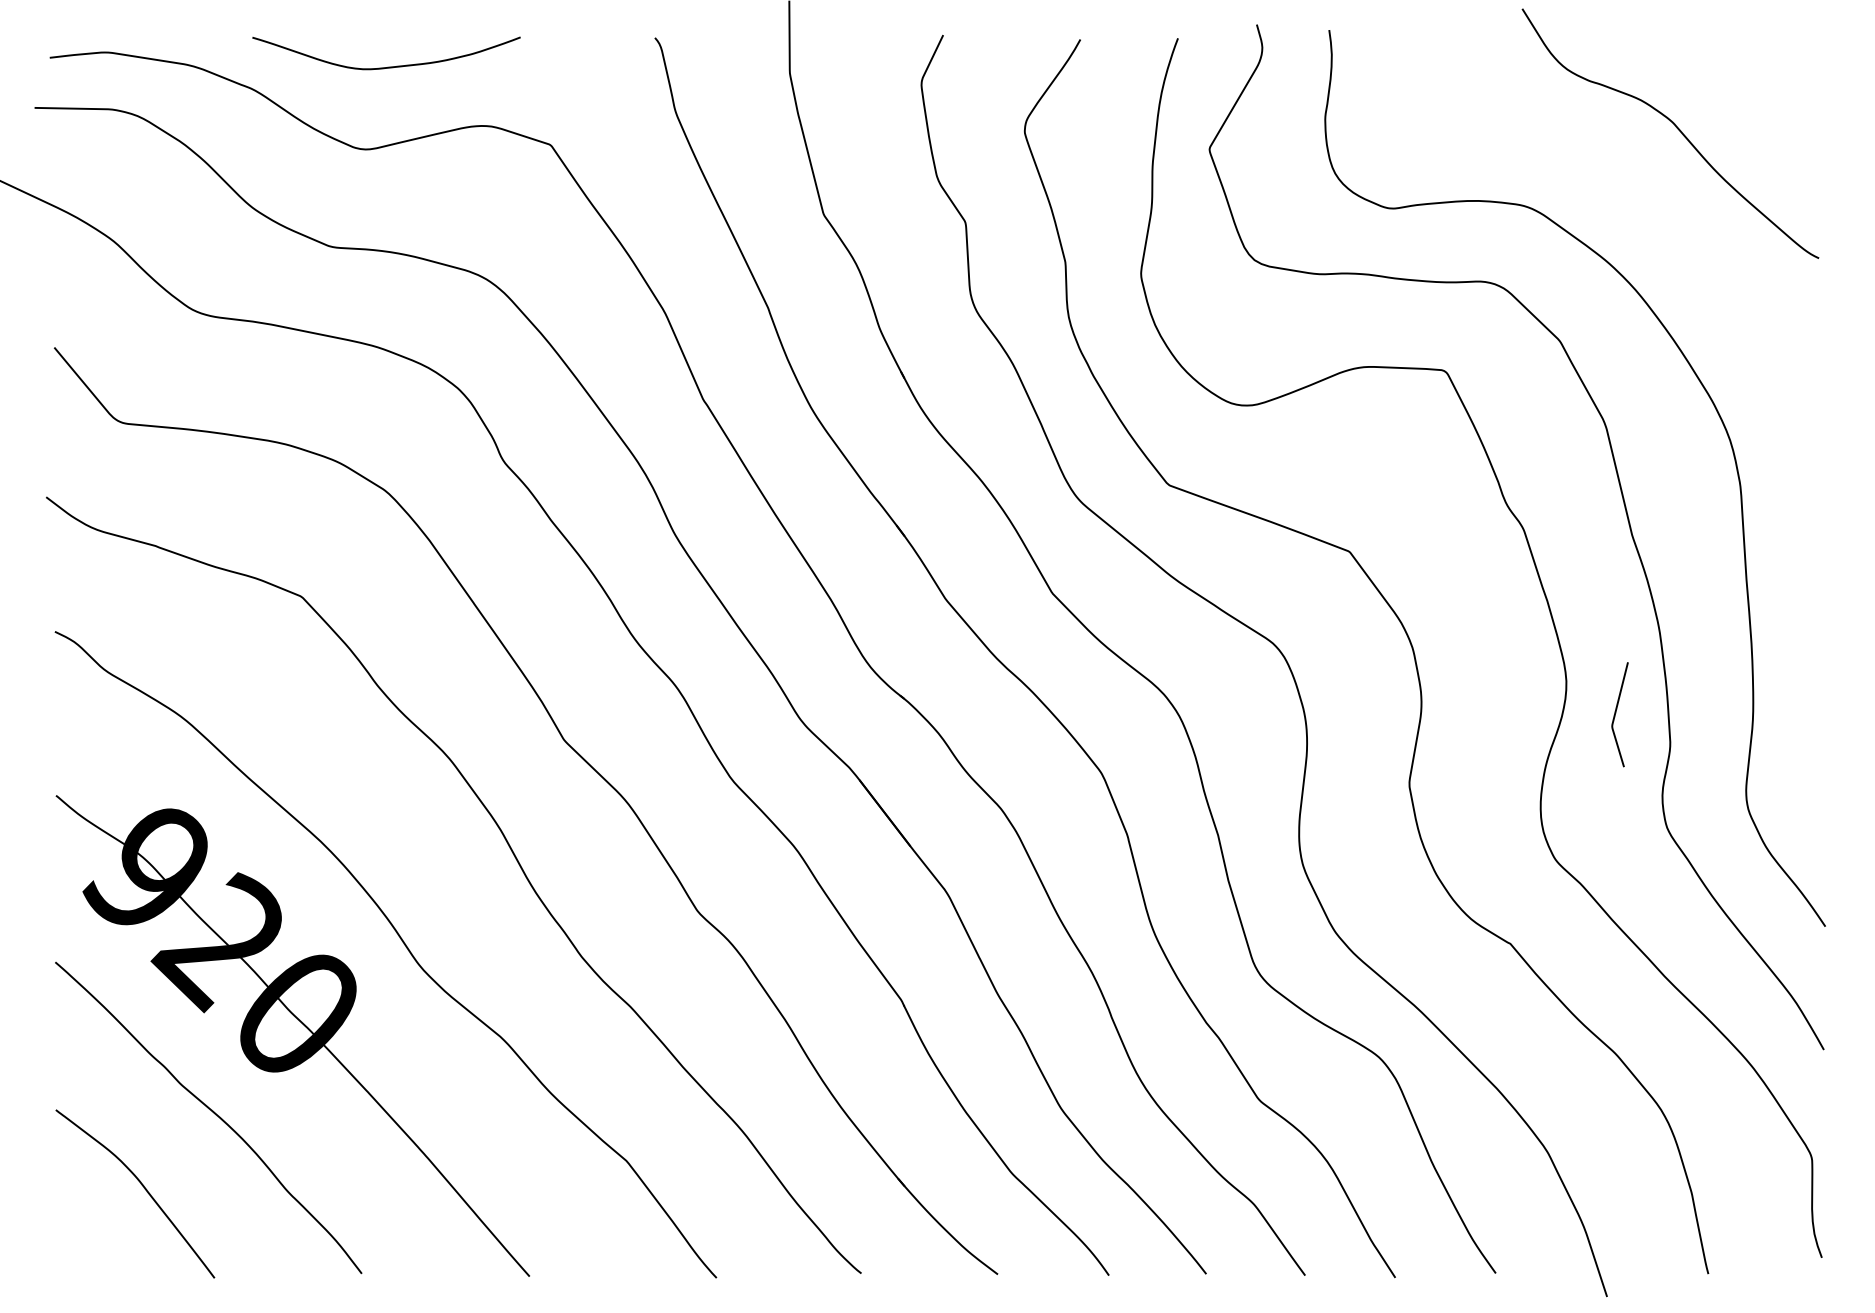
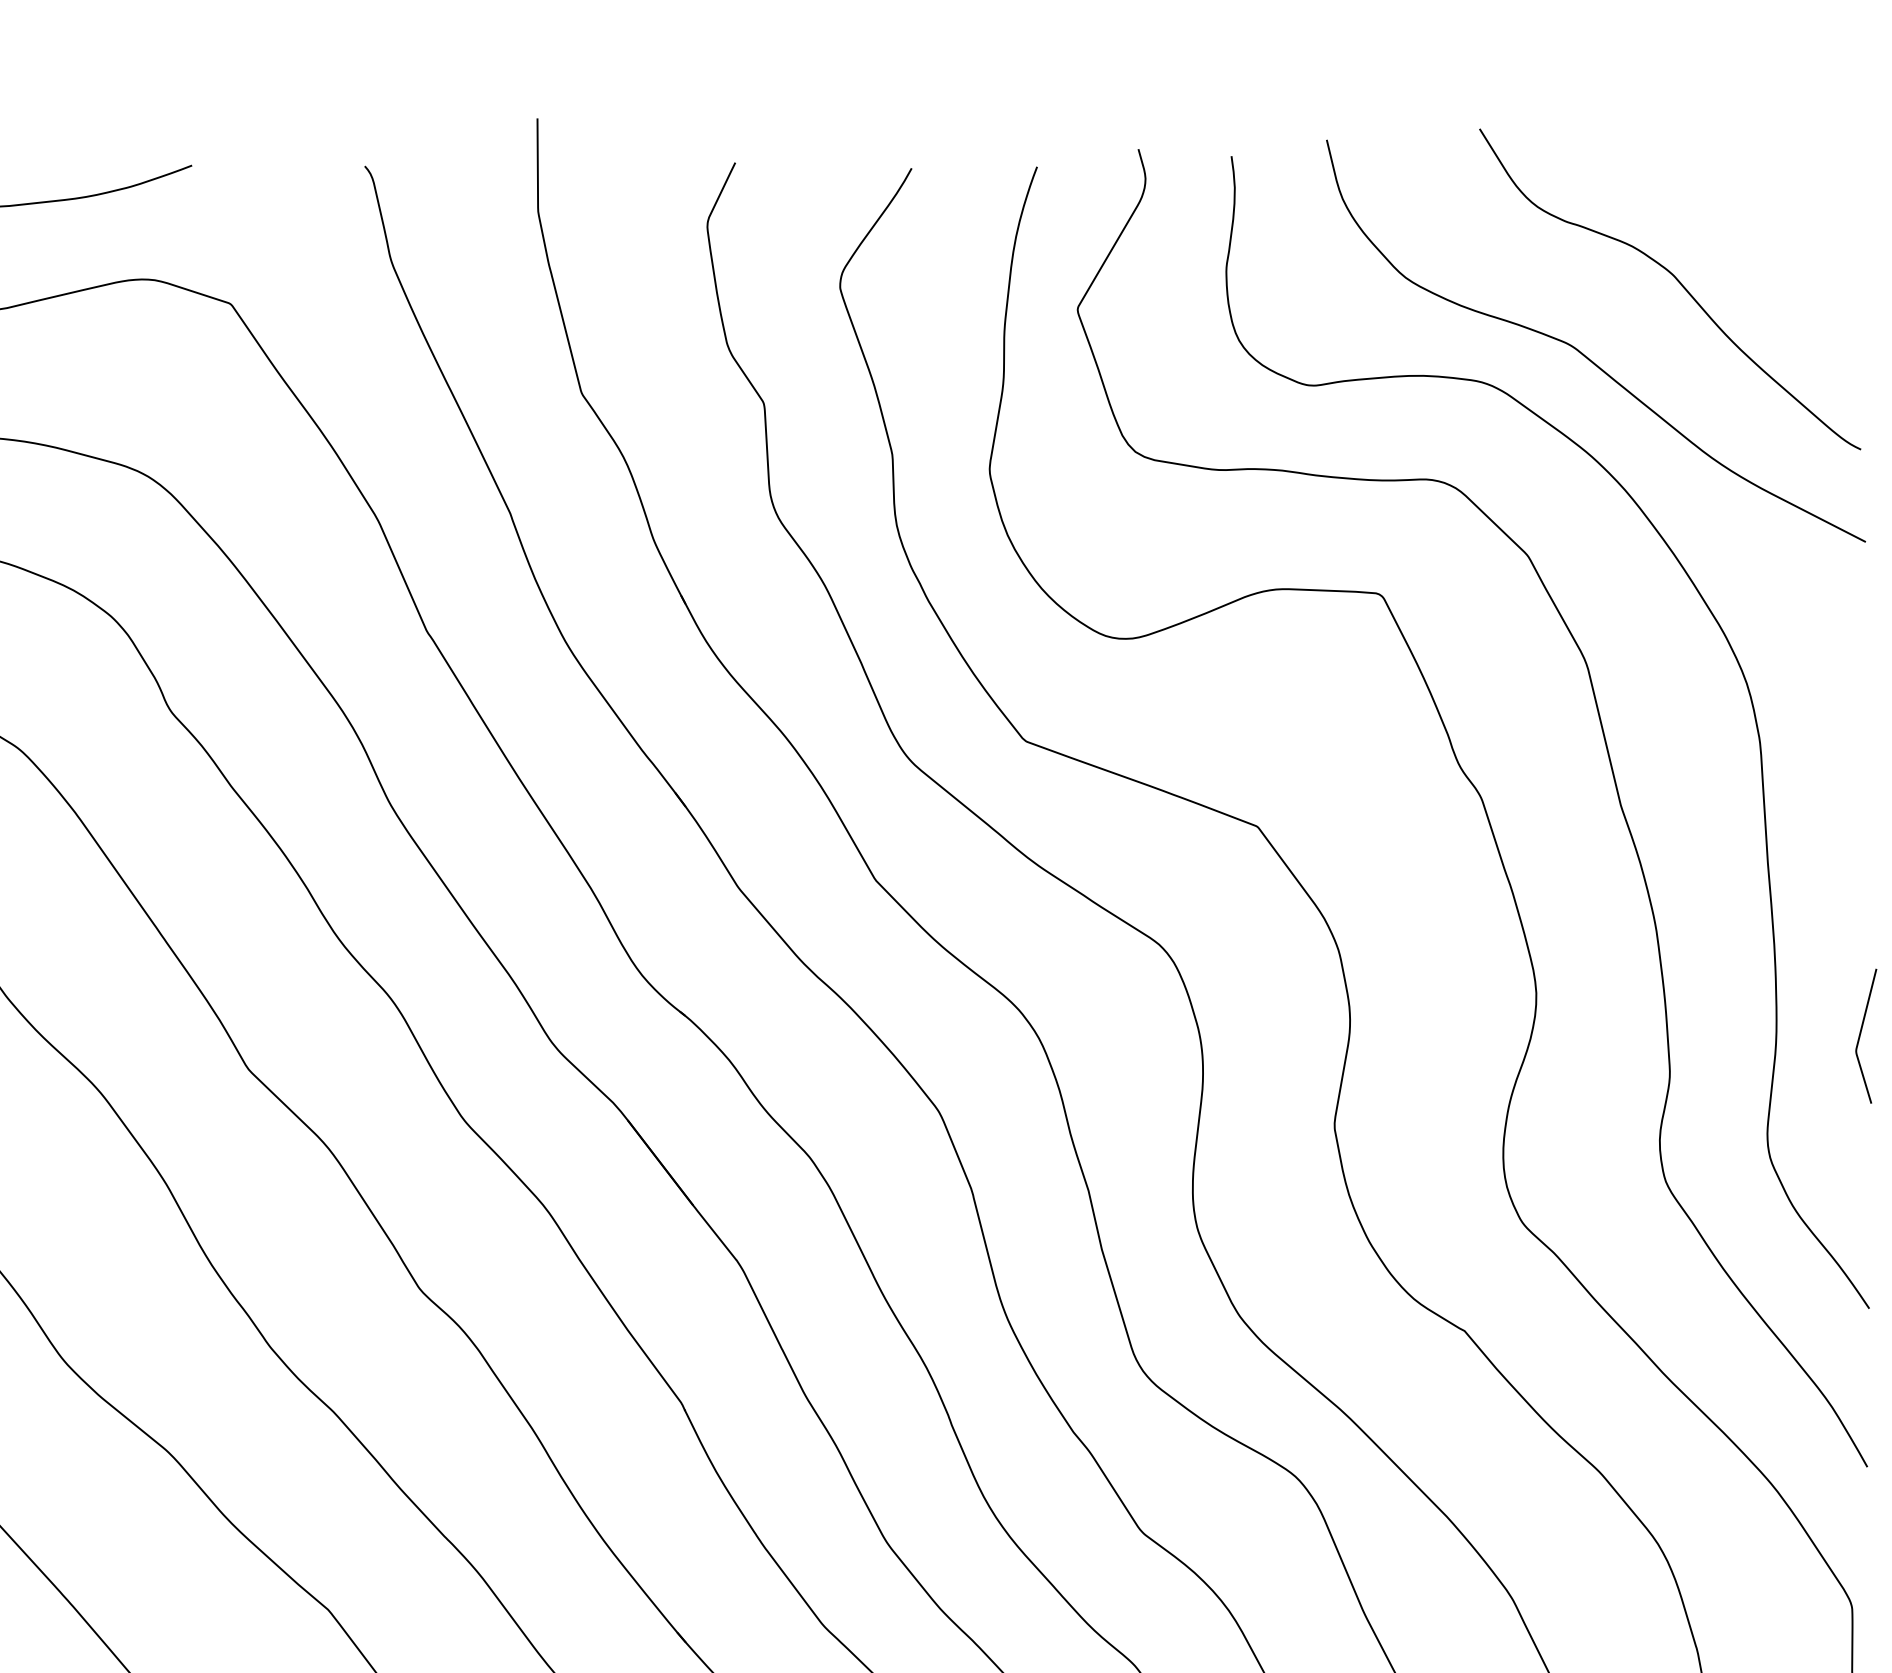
curve: (1603, 183) -> (1584, 353), added
curve: (1616, 713) -> (1861, 1034), moved

